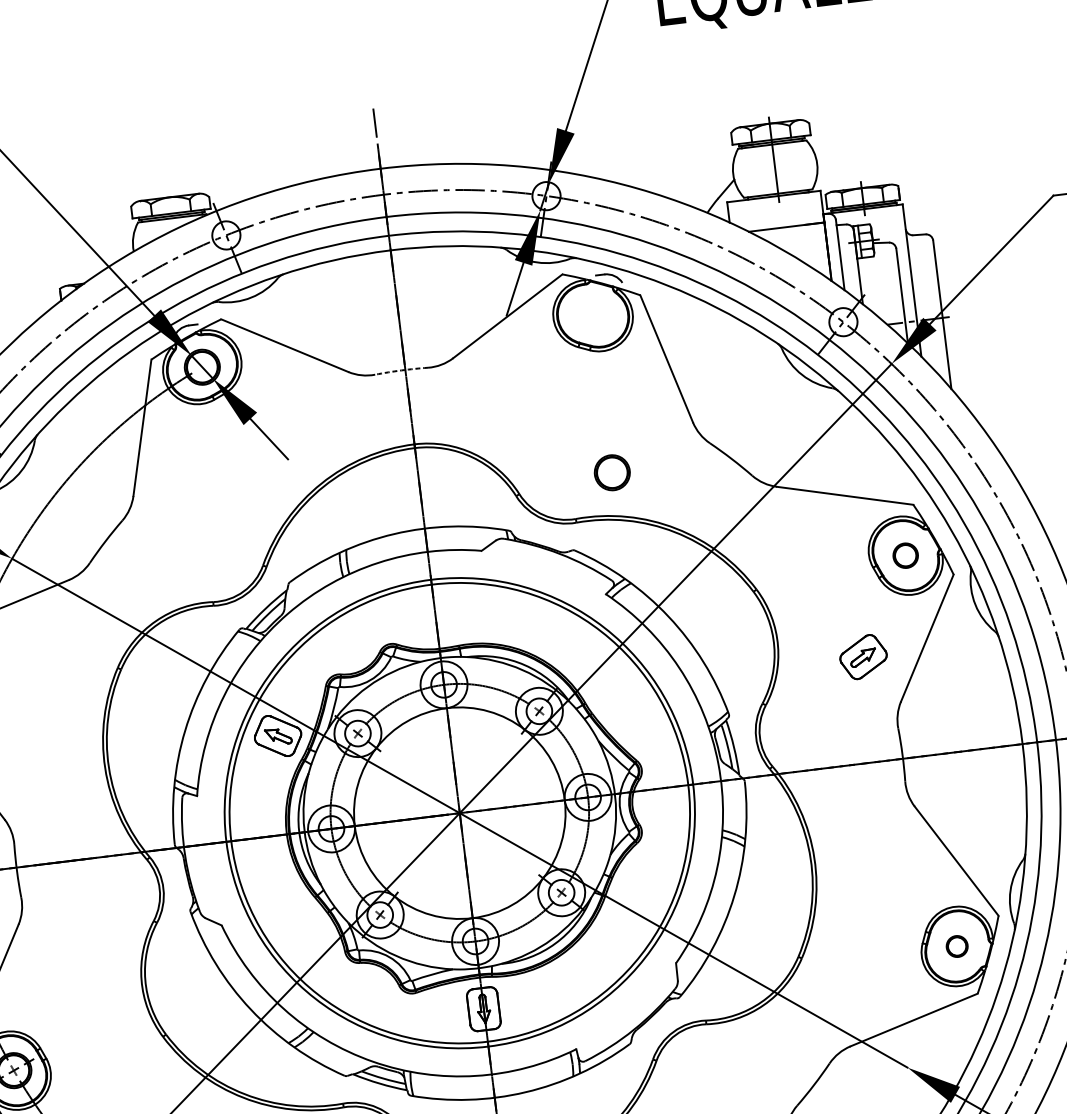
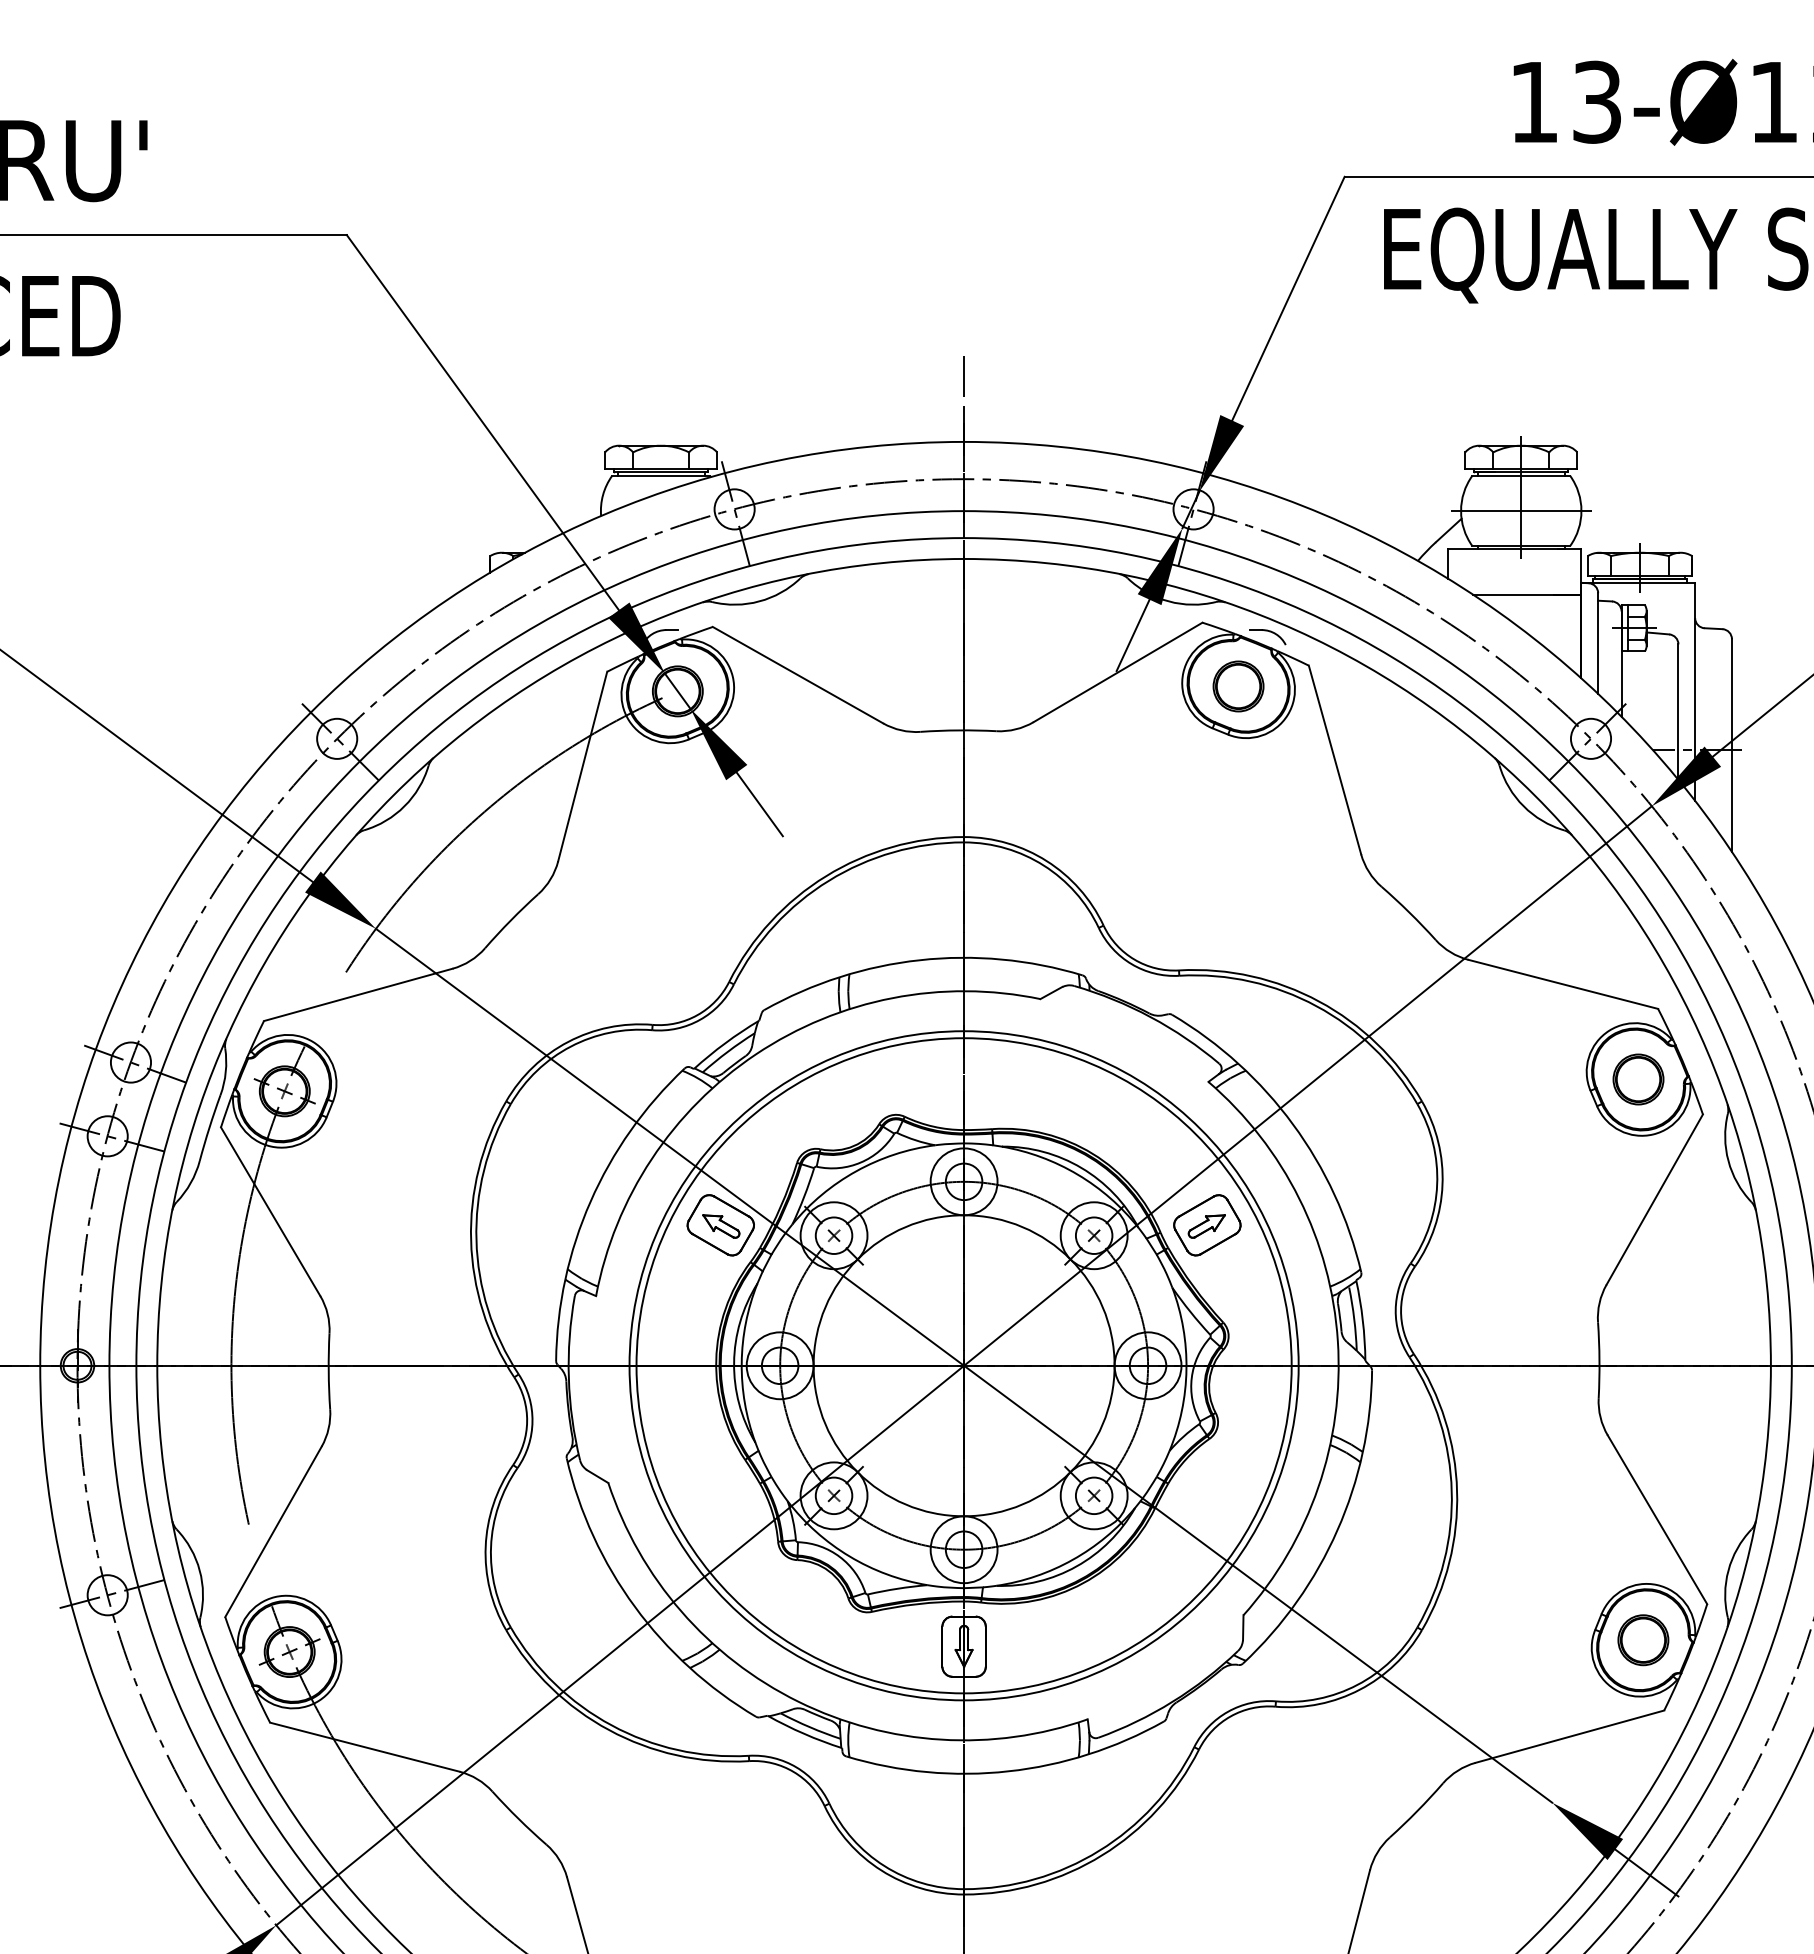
line: (775, 168) -> (1521, 510), added
arc: (401, 370) -> (958, 730), dashed -> solid
part: (612, 472) -> (1238, 686), moved
part: (905, 555) -> (1638, 1079), size x1.43
part: (863, 657) -> (1207, 1225), moved
part: (957, 946) -> (1643, 1640), size x1.67

